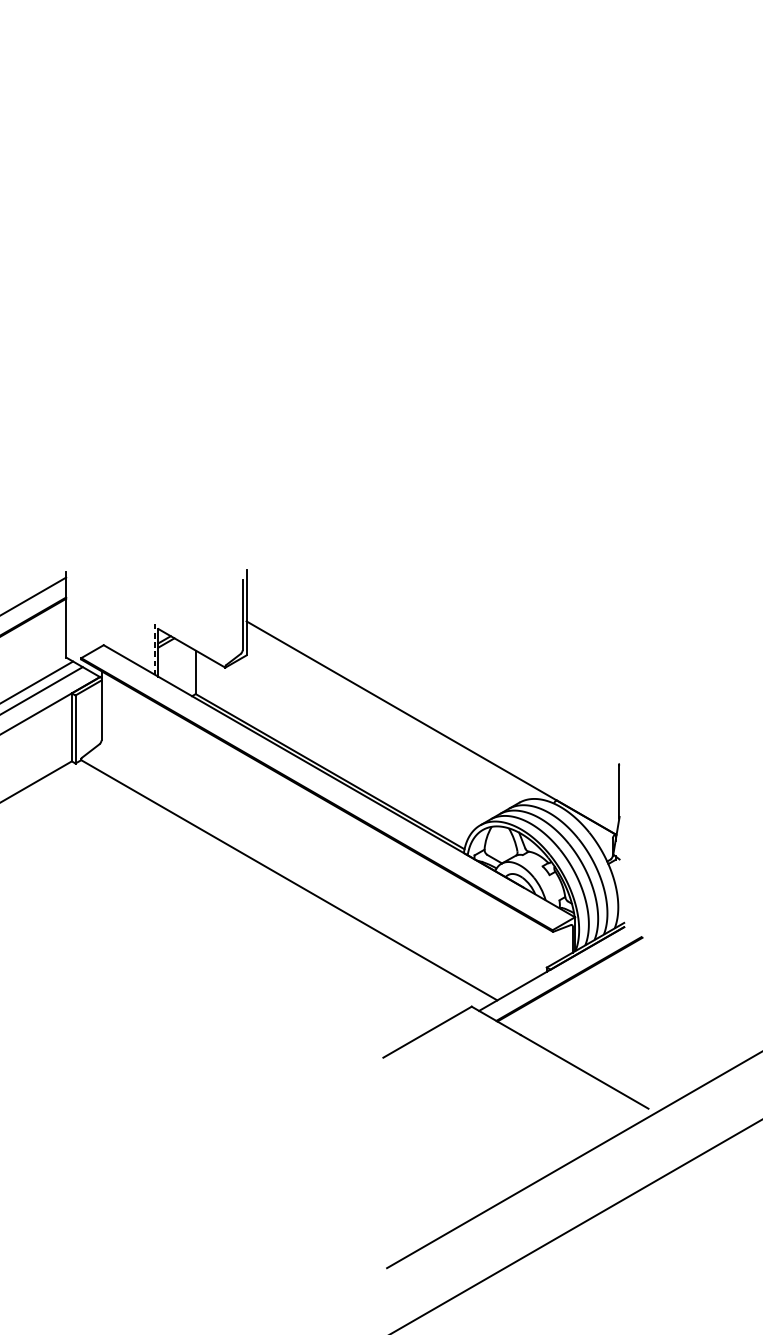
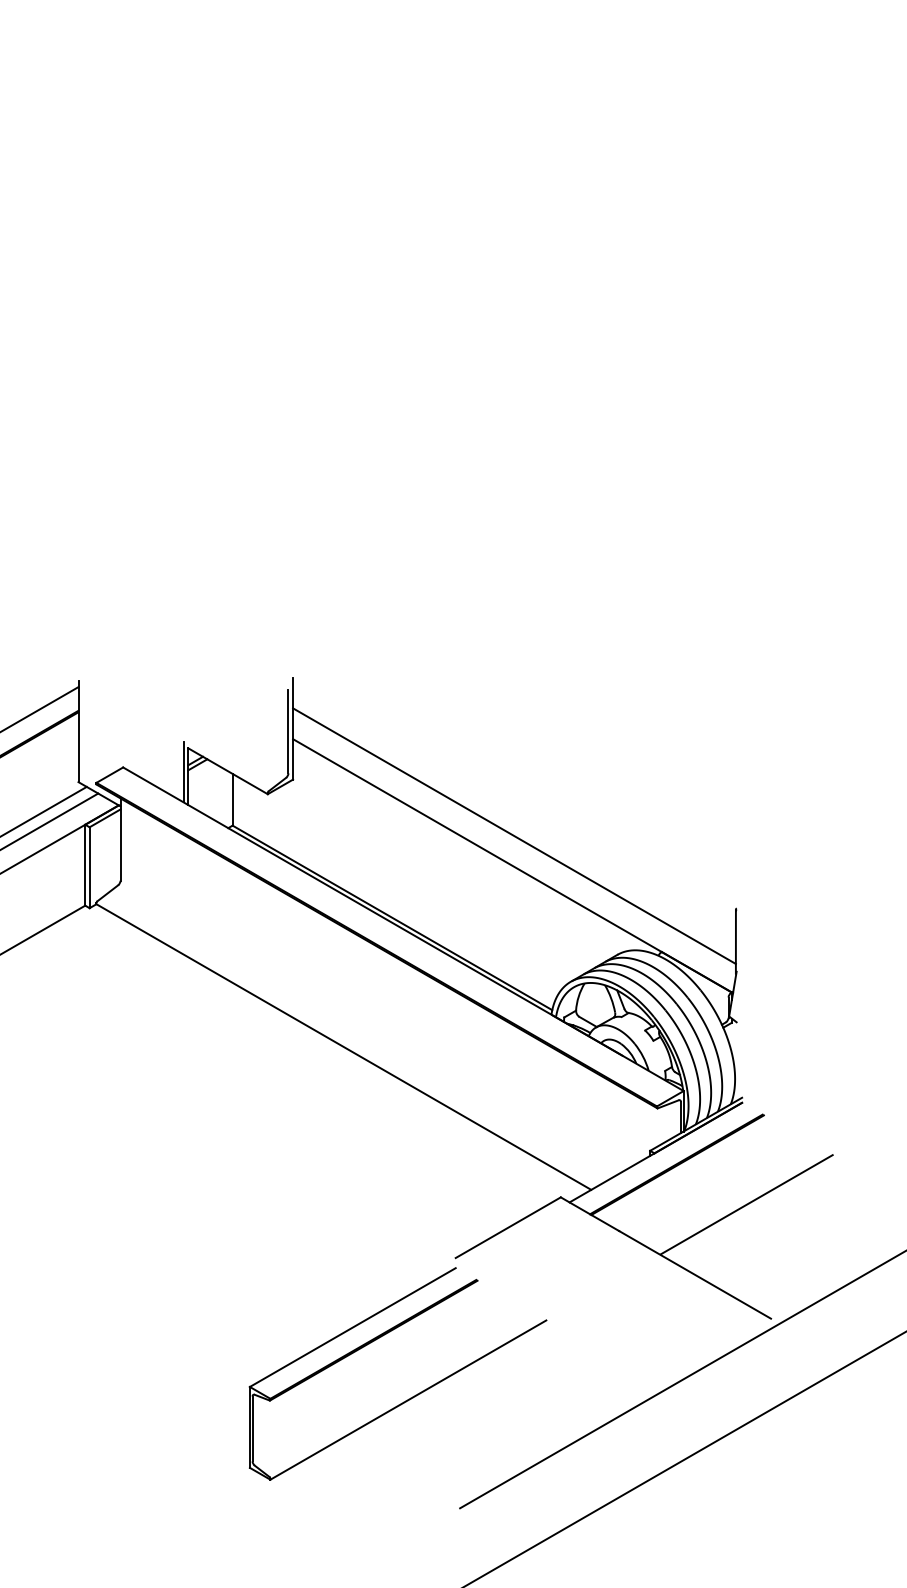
line: (154, 649) -> (183, 772), dashed -> solid
line: (432, 702) -> (514, 835), added
line: (627, 1012) -> (746, 1204), added
part: (345, 1174) -> (410, 1397), added

